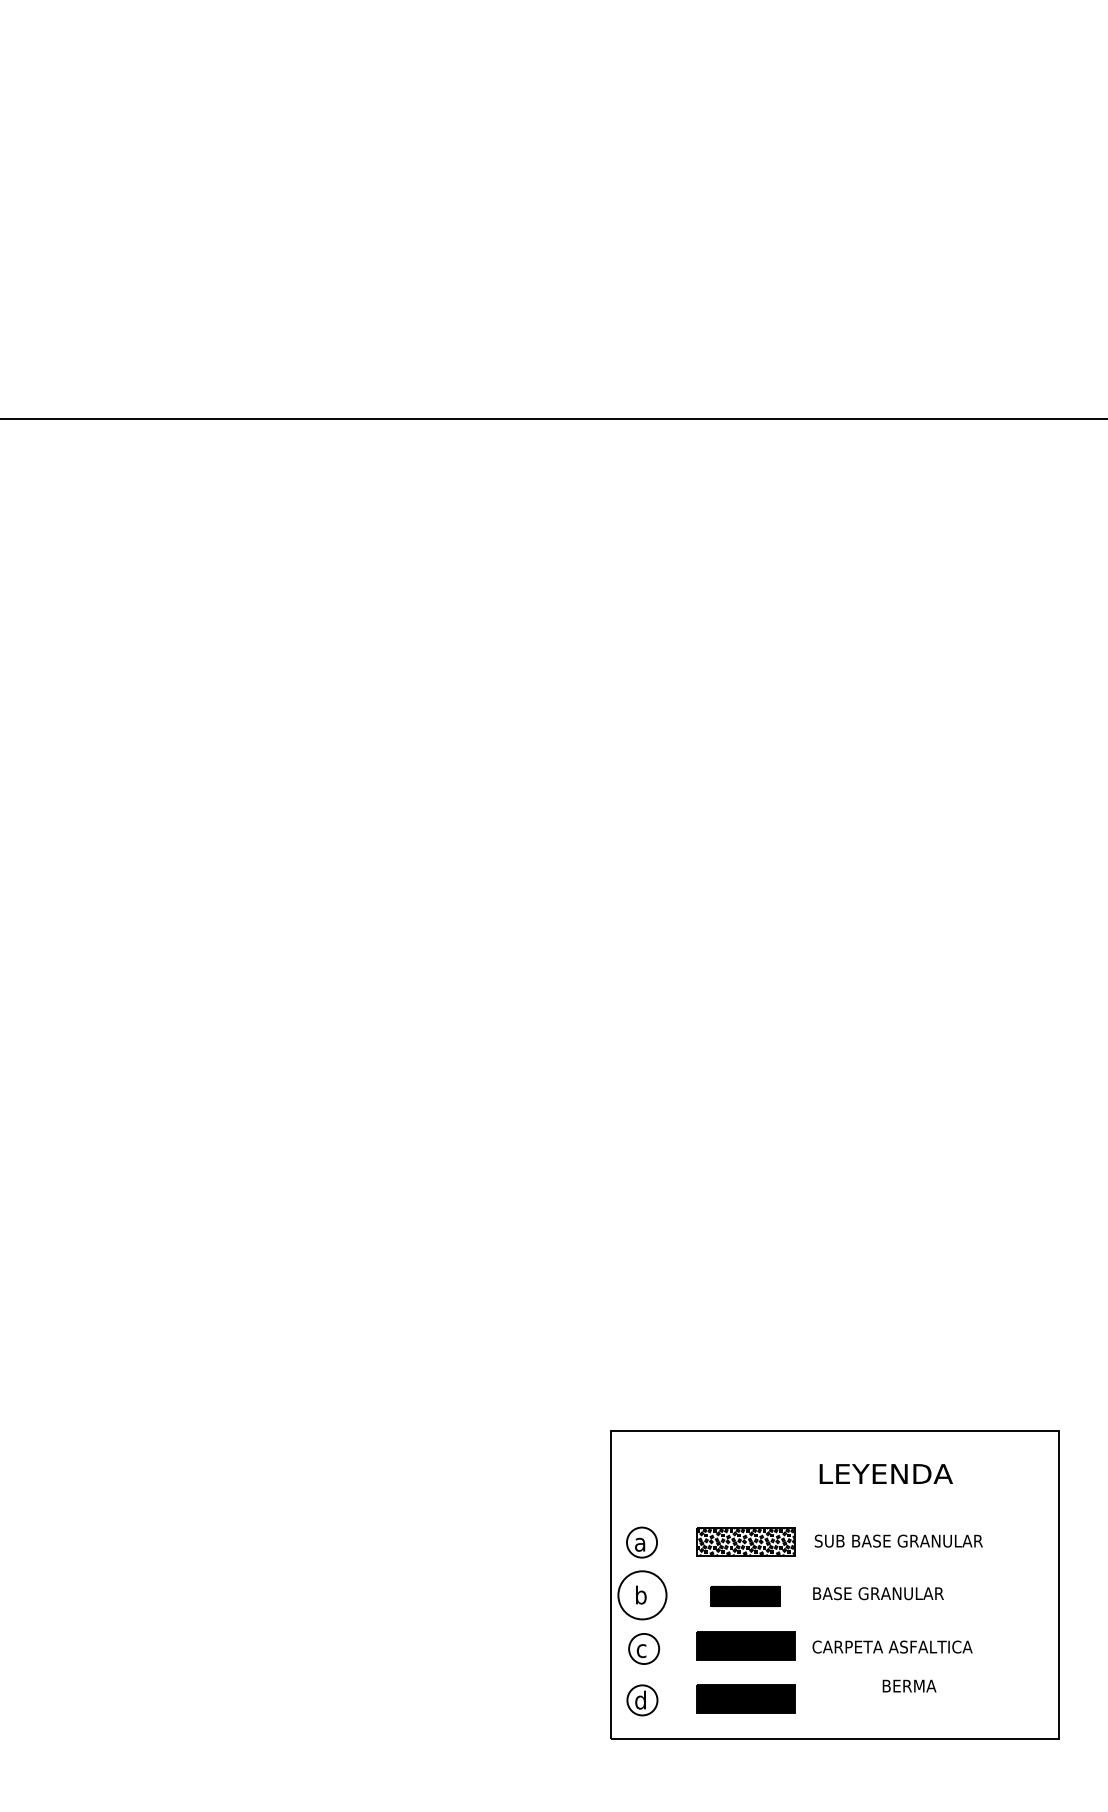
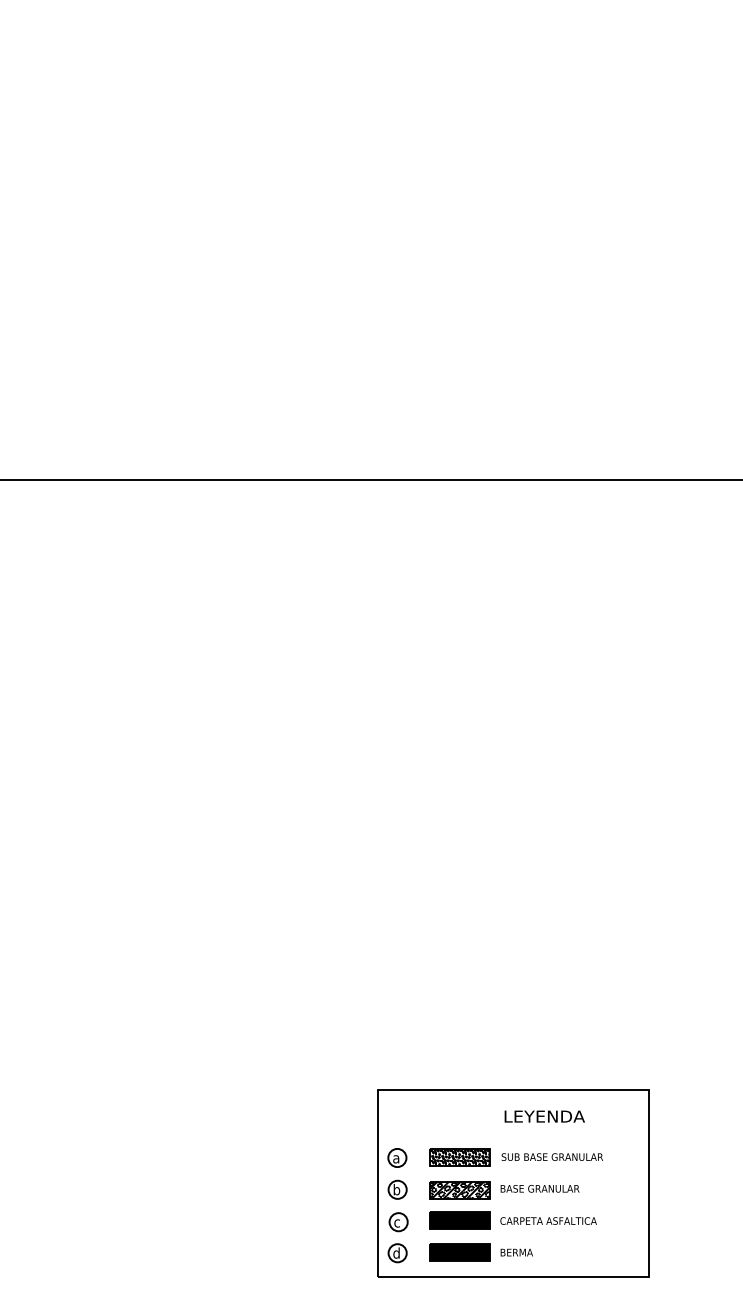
circle: (642, 1594) -> (397, 1189), size x0.62
part: (744, 1596) -> (459, 1190), size x1.43
text: (908, 1685) -> (516, 1252), moved

